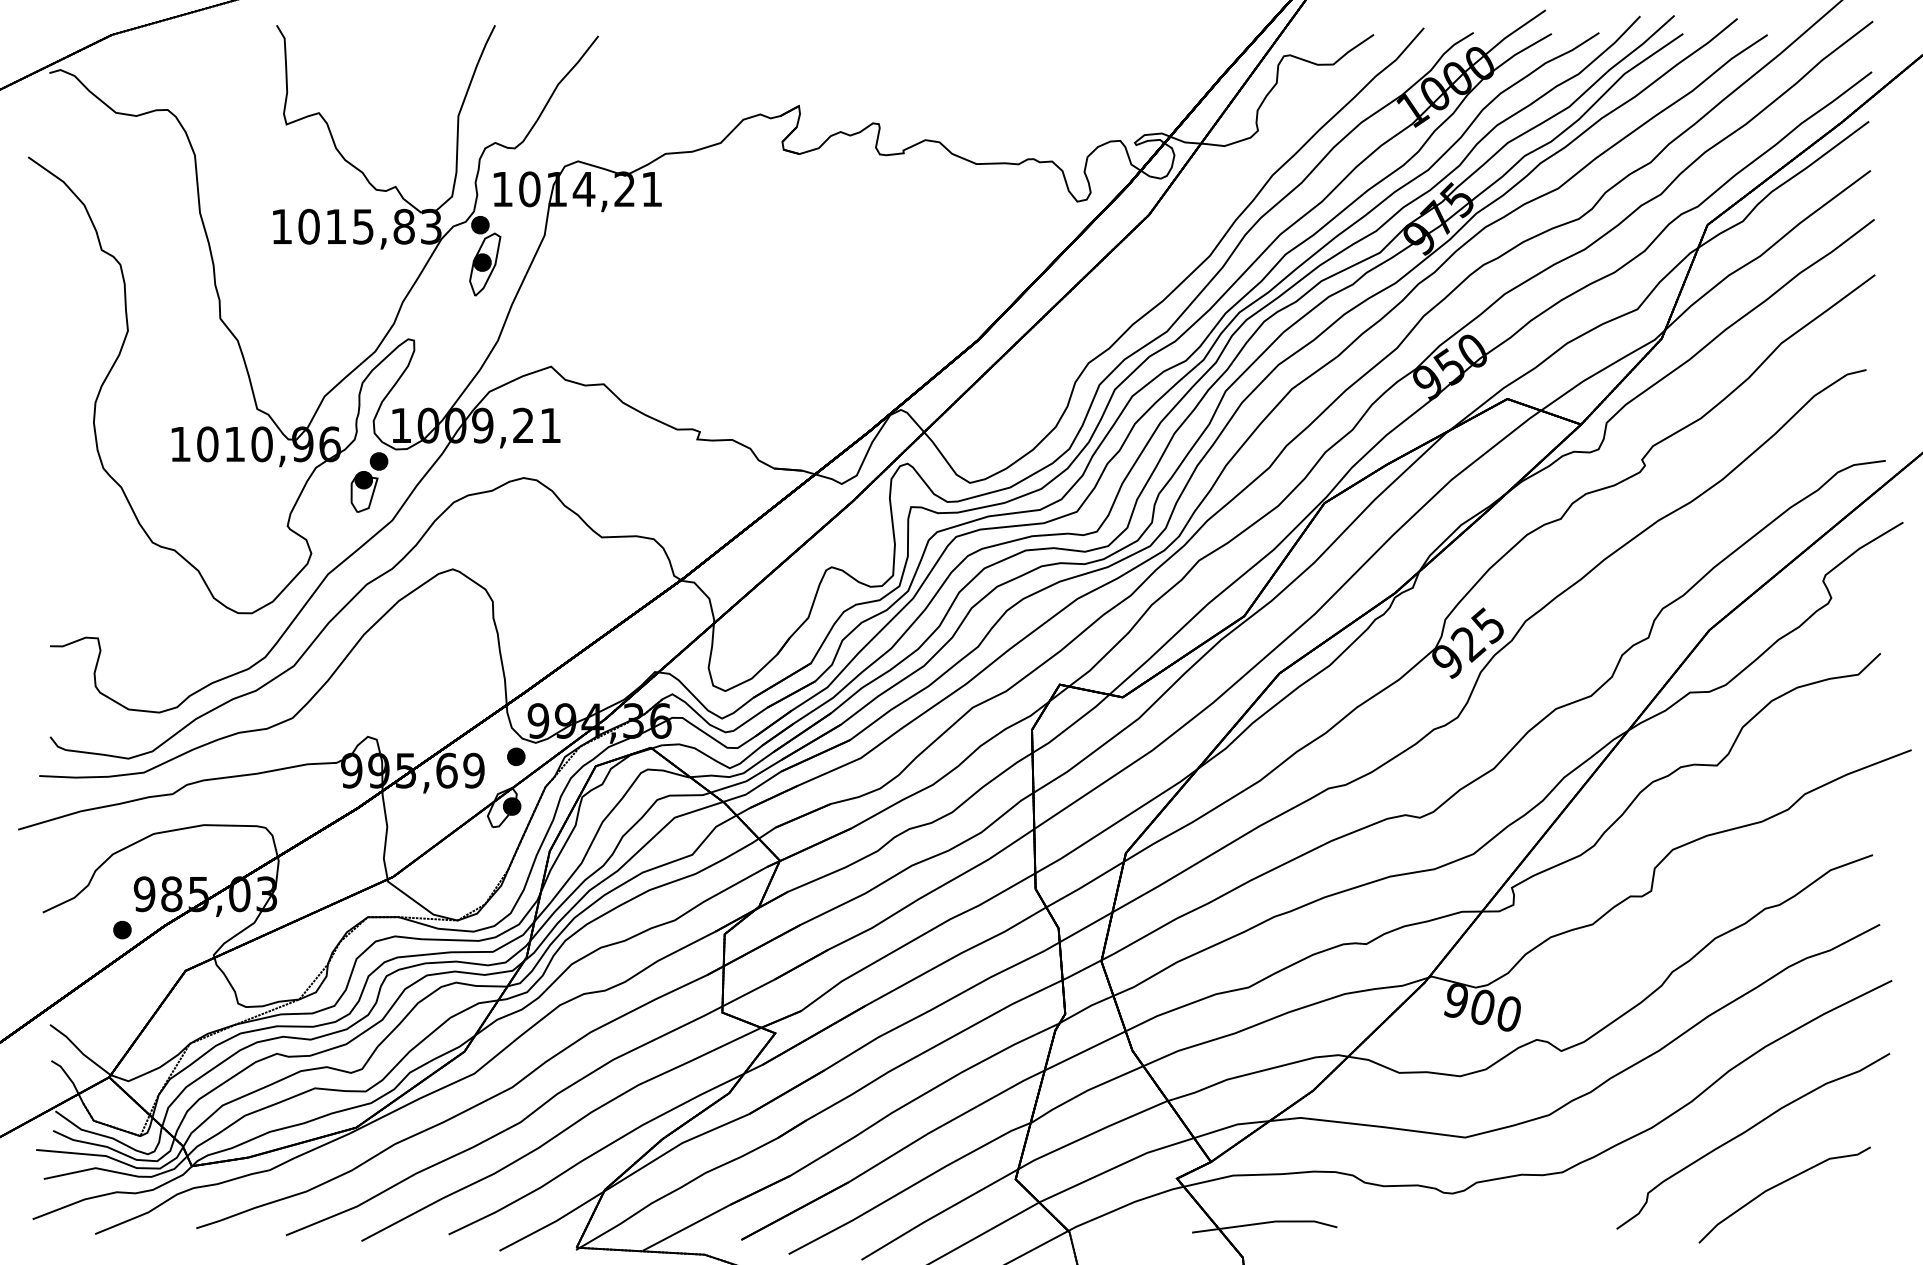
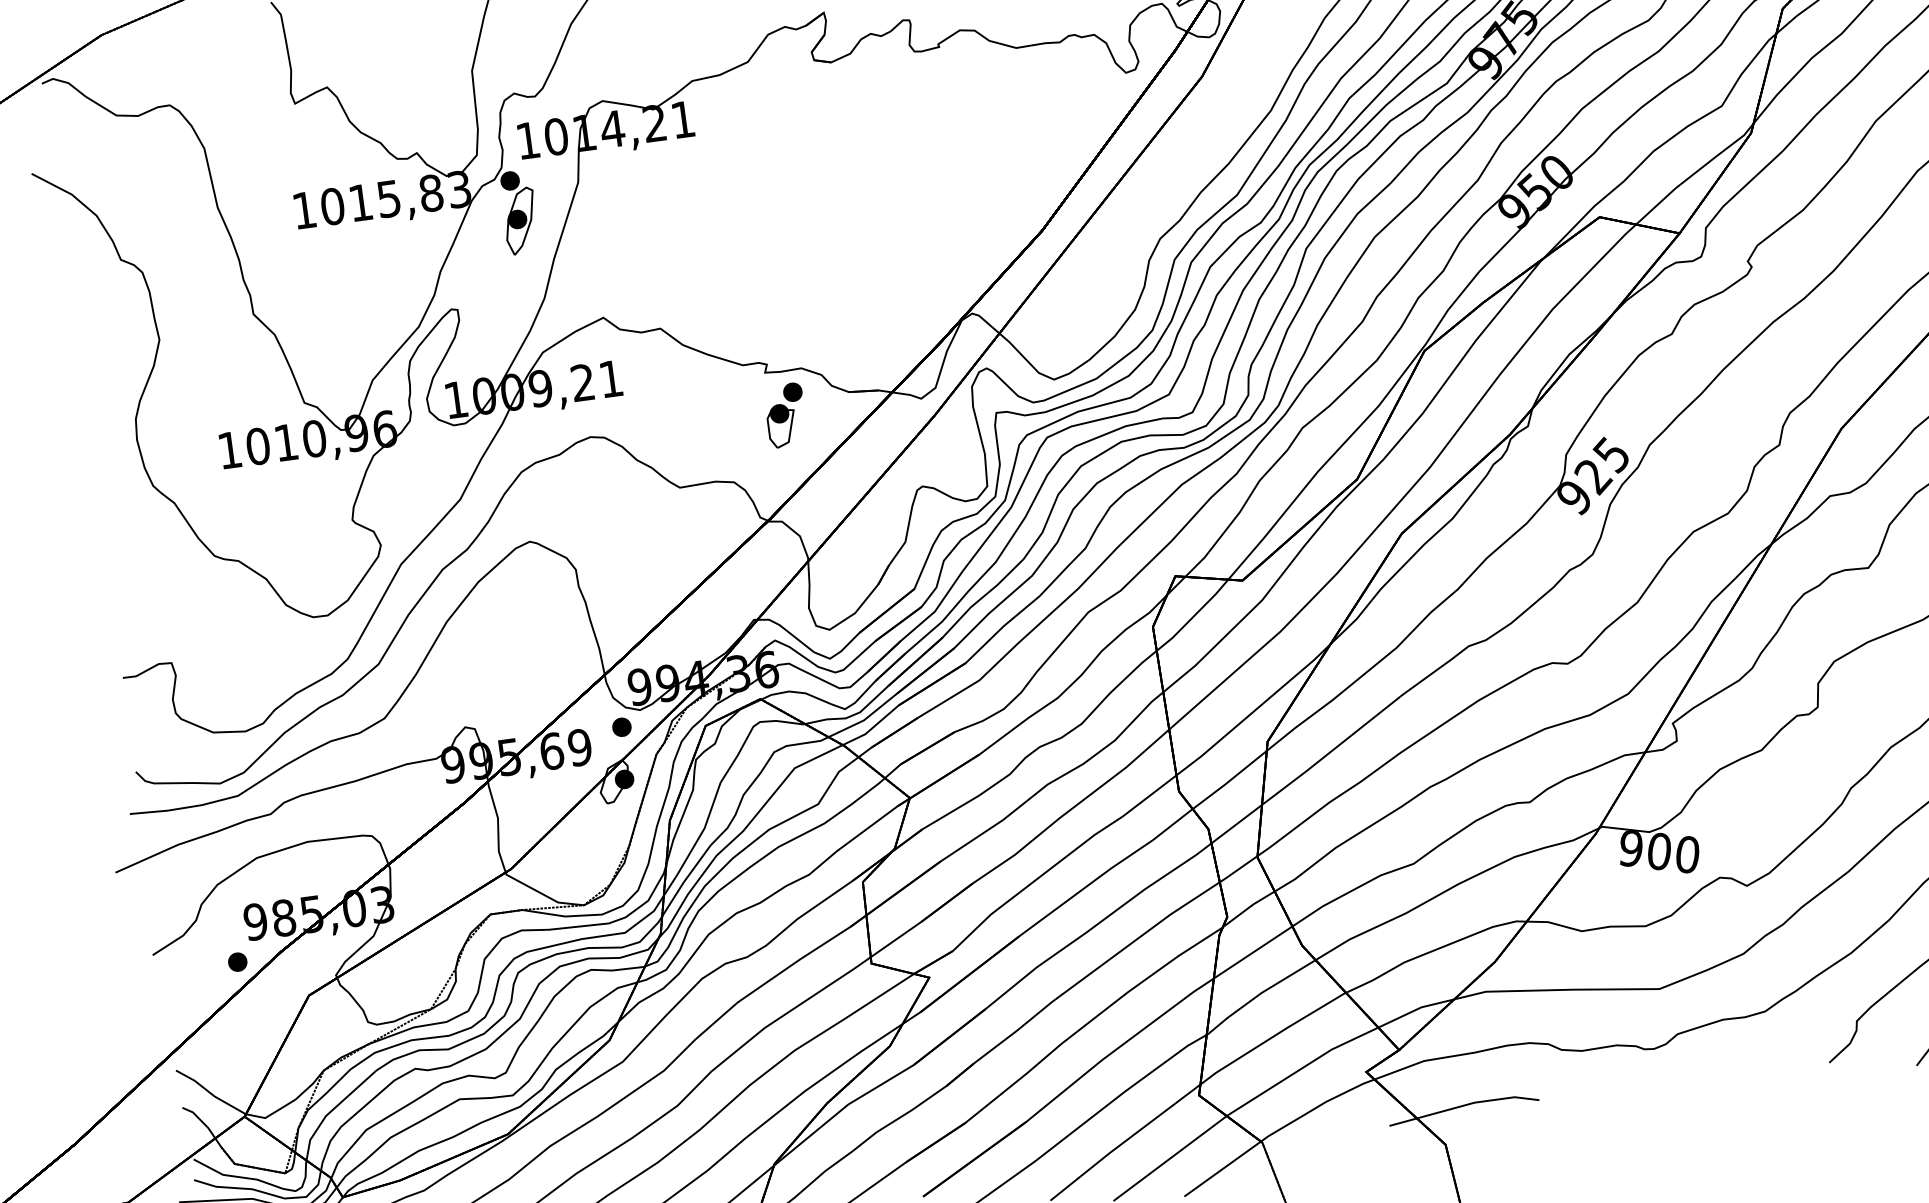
part: (369, 482) -> (785, 415), moved

